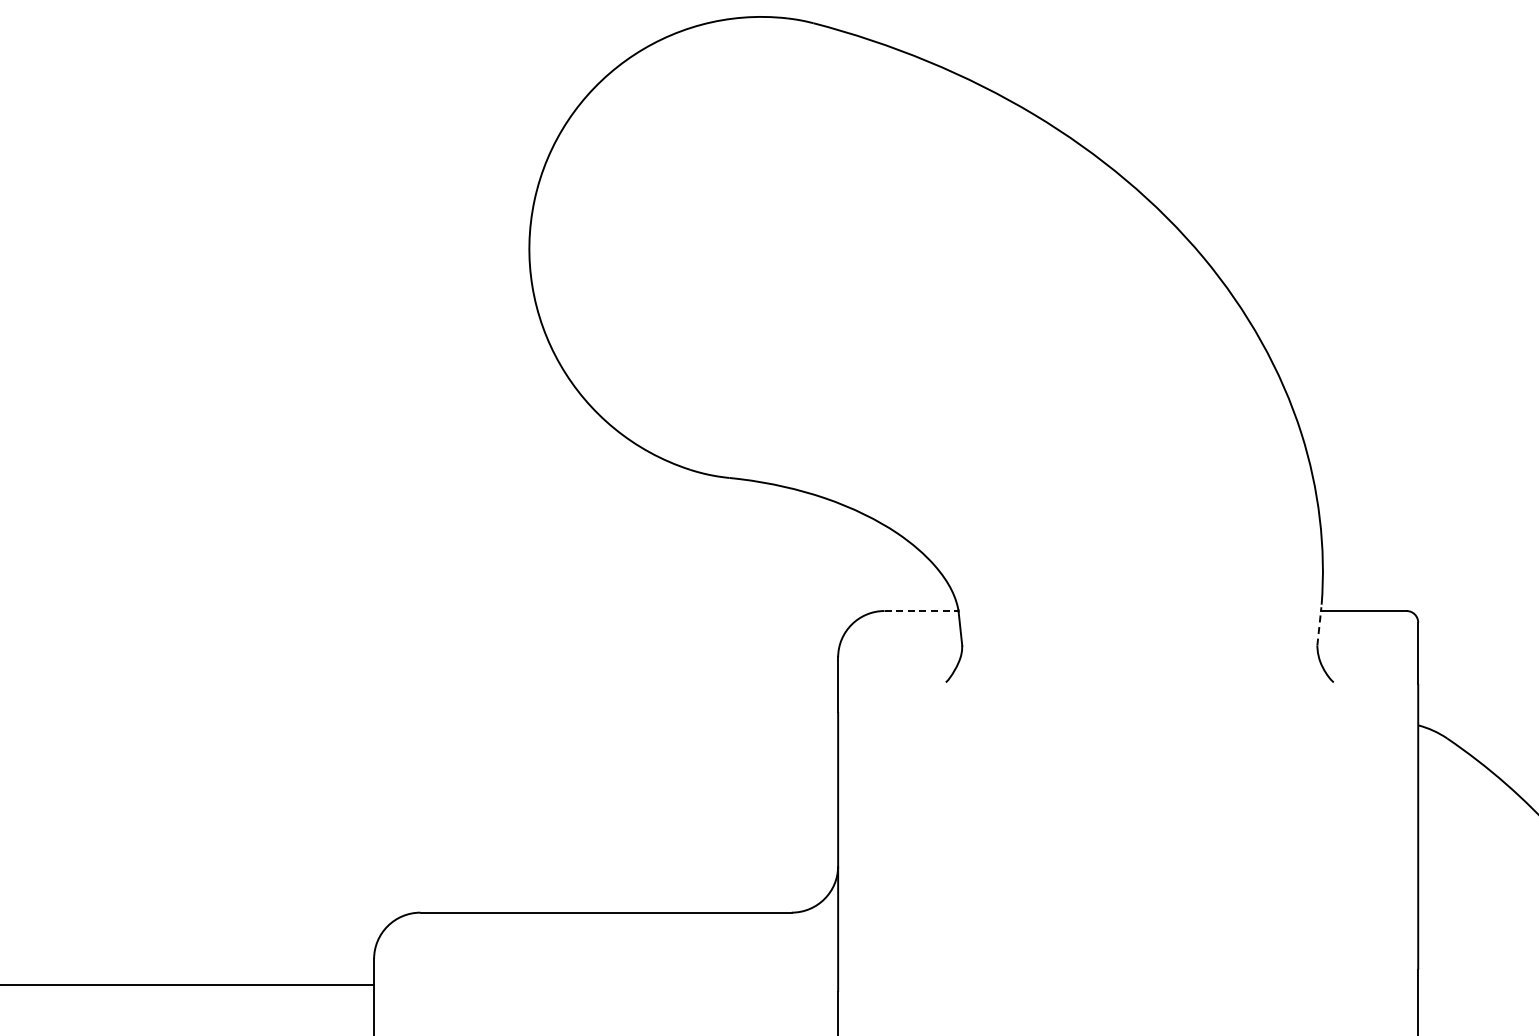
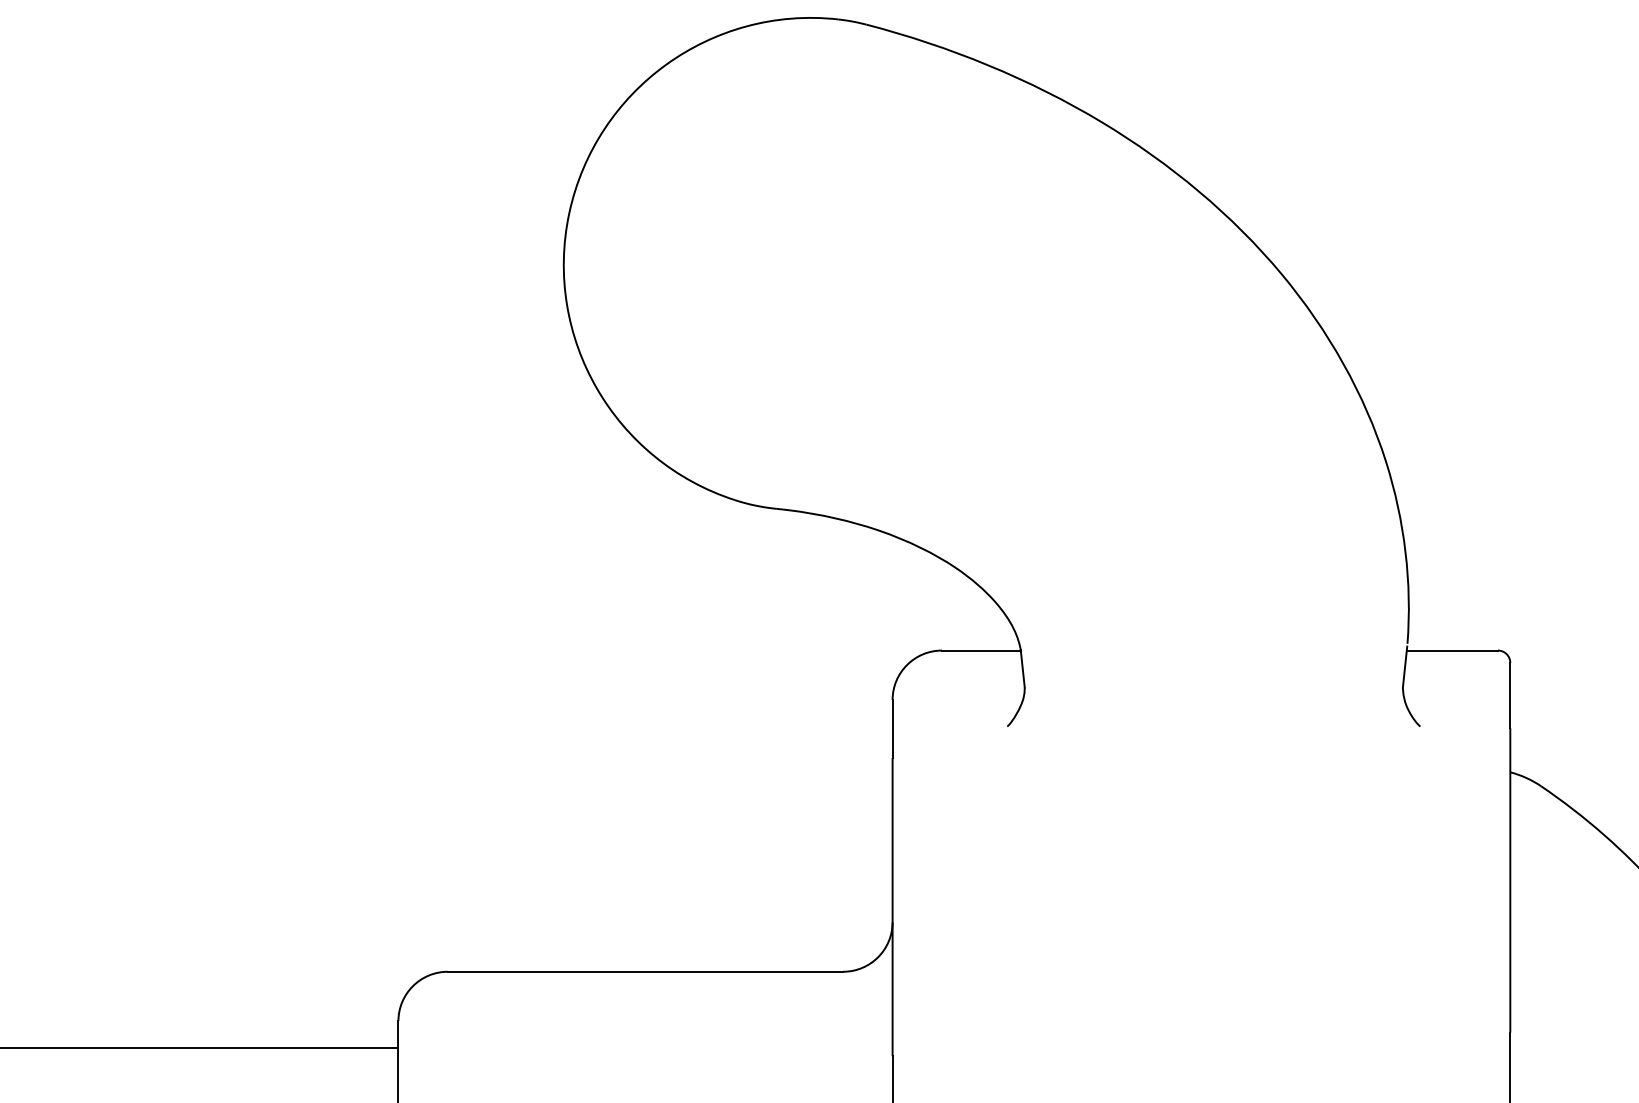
line: (922, 611) -> (982, 651), dashed -> solid
line: (1319, 625) -> (1405, 665), dashed -> solid

